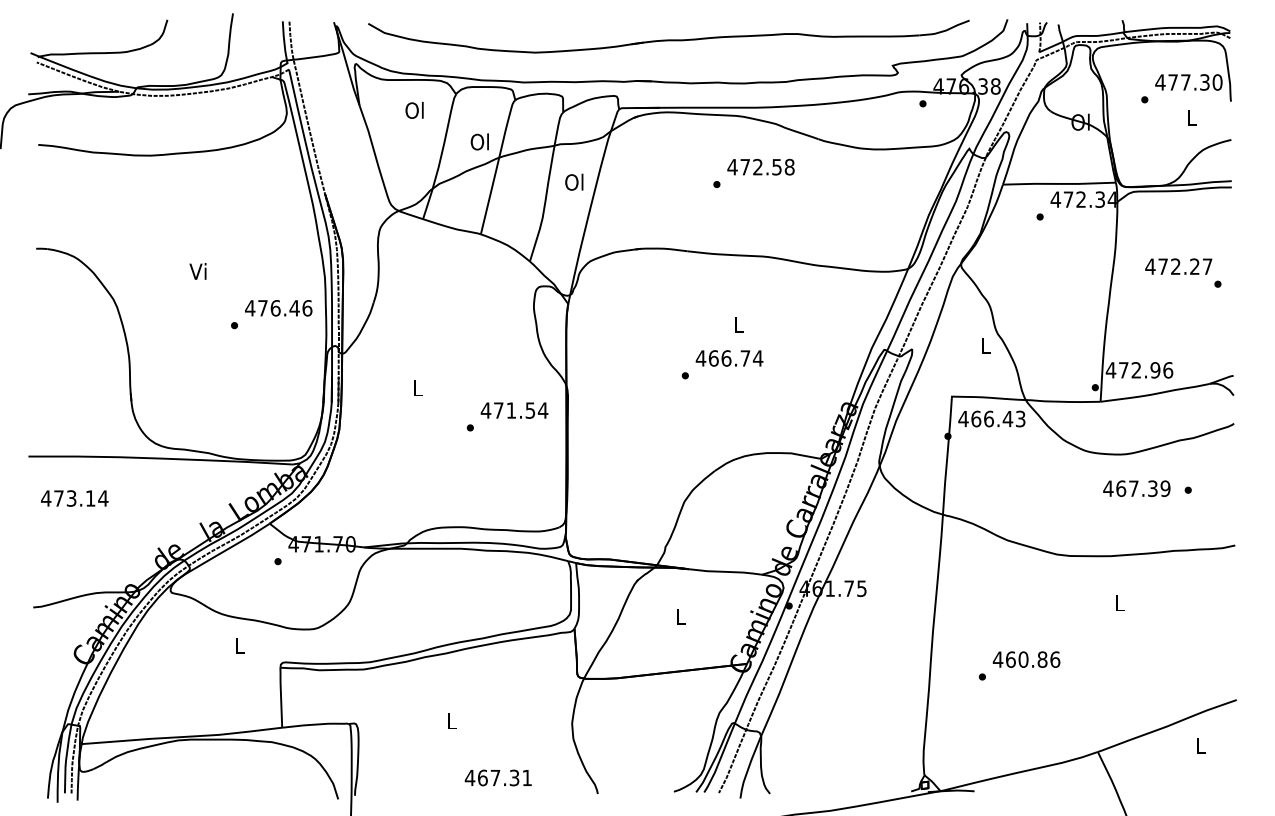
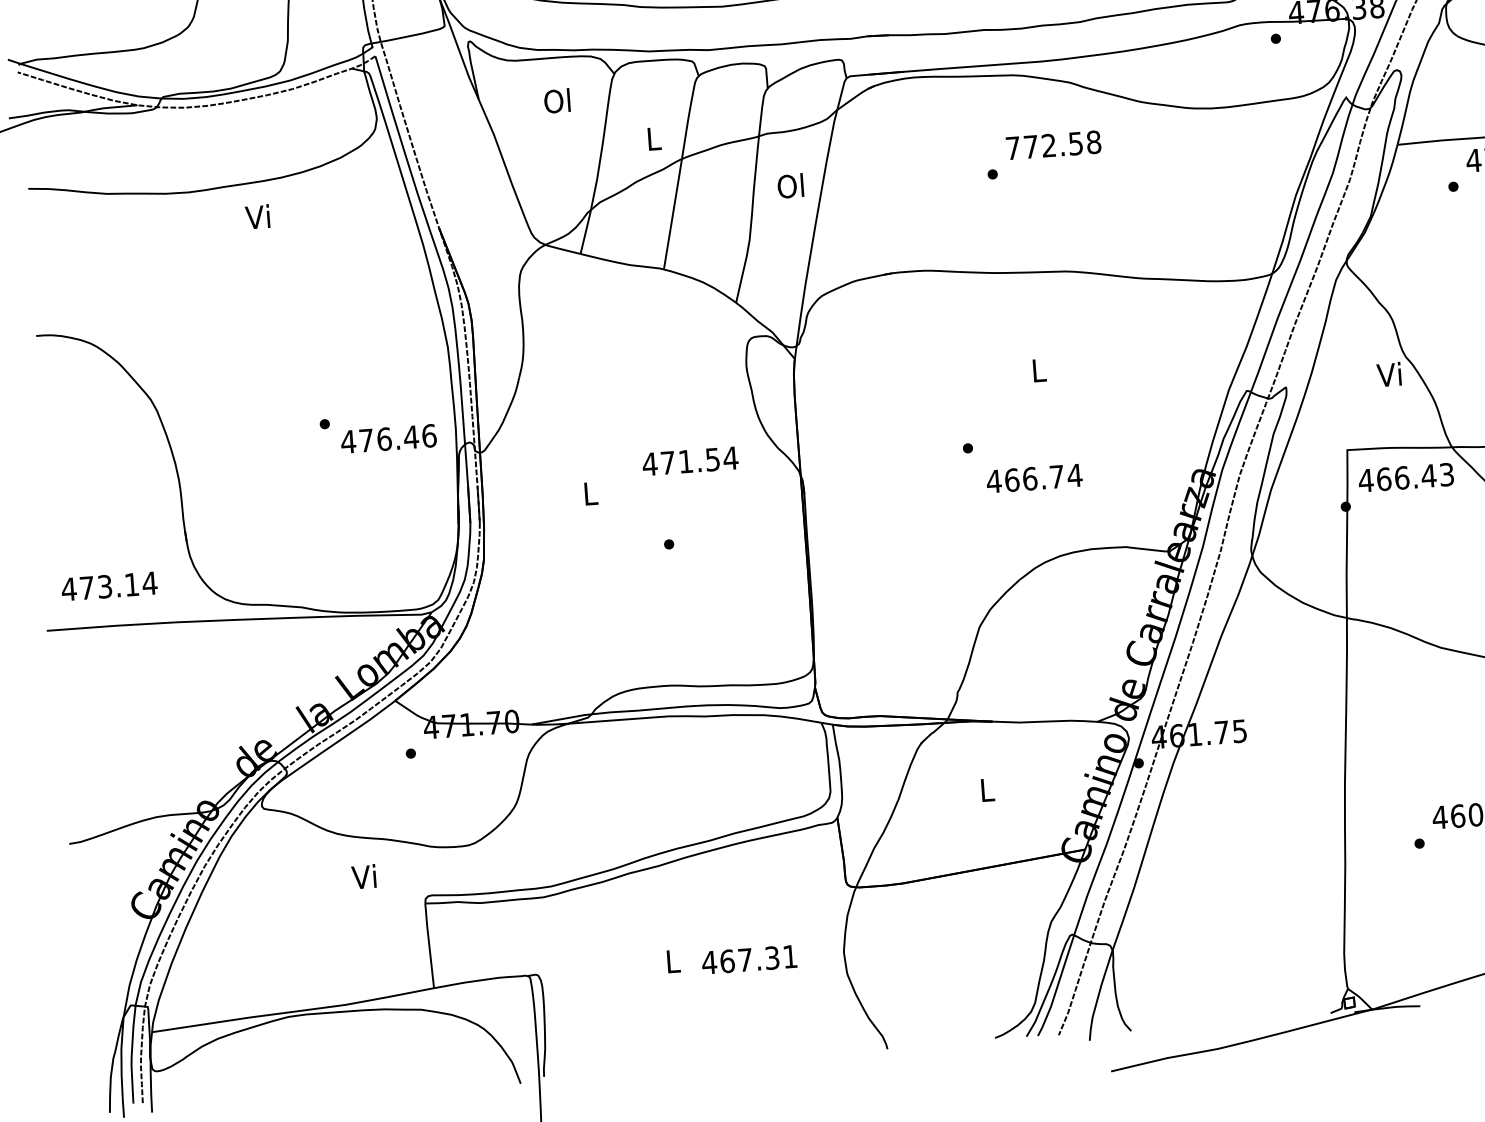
text: (479, 141) -> (652, 138), Ol -> L
text: (732, 167) -> (1013, 148), 472.58 -> 772.58
text: (197, 271) -> (256, 217), moved
text: (278, 308) -> (388, 439), moved
text: (984, 345) -> (1388, 374), L -> Vi
text: (729, 358) -> (1034, 478), moved
text: (514, 410) -> (690, 461), moved
text: (74, 498) -> (109, 586), moved
text: (238, 645) -> (363, 876), L -> Vi
text: (497, 777) -> (748, 959), moved

